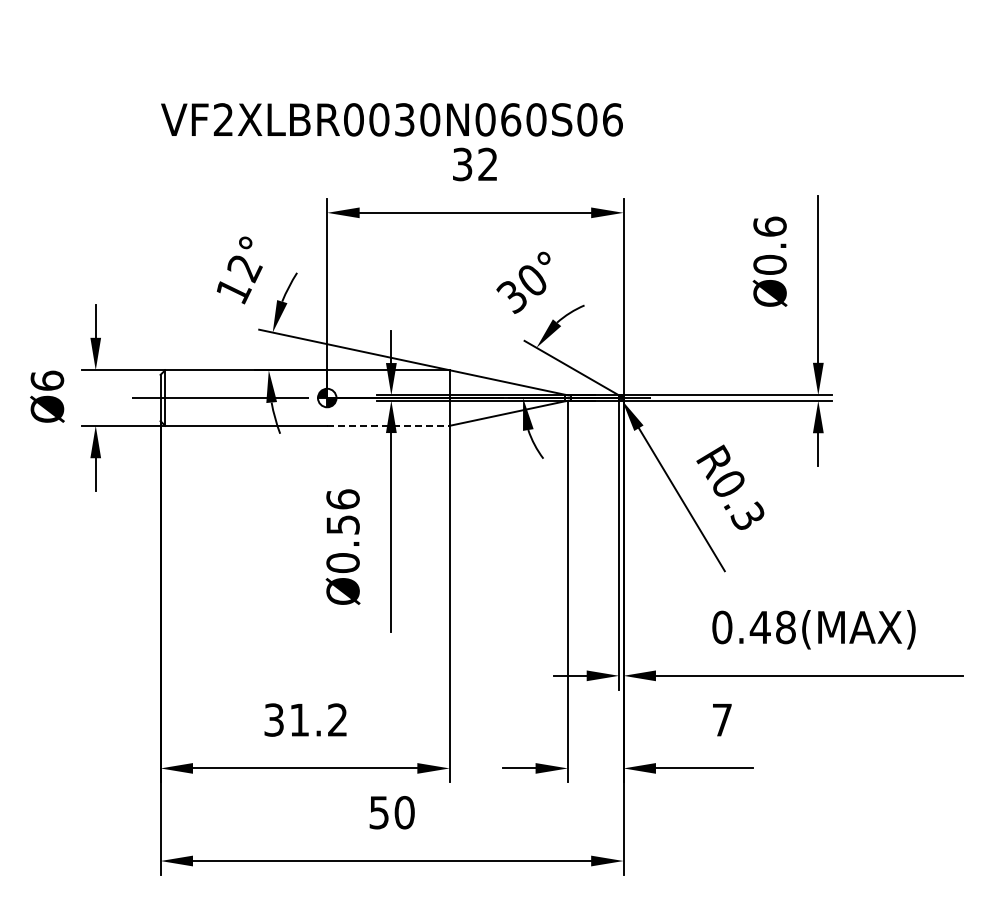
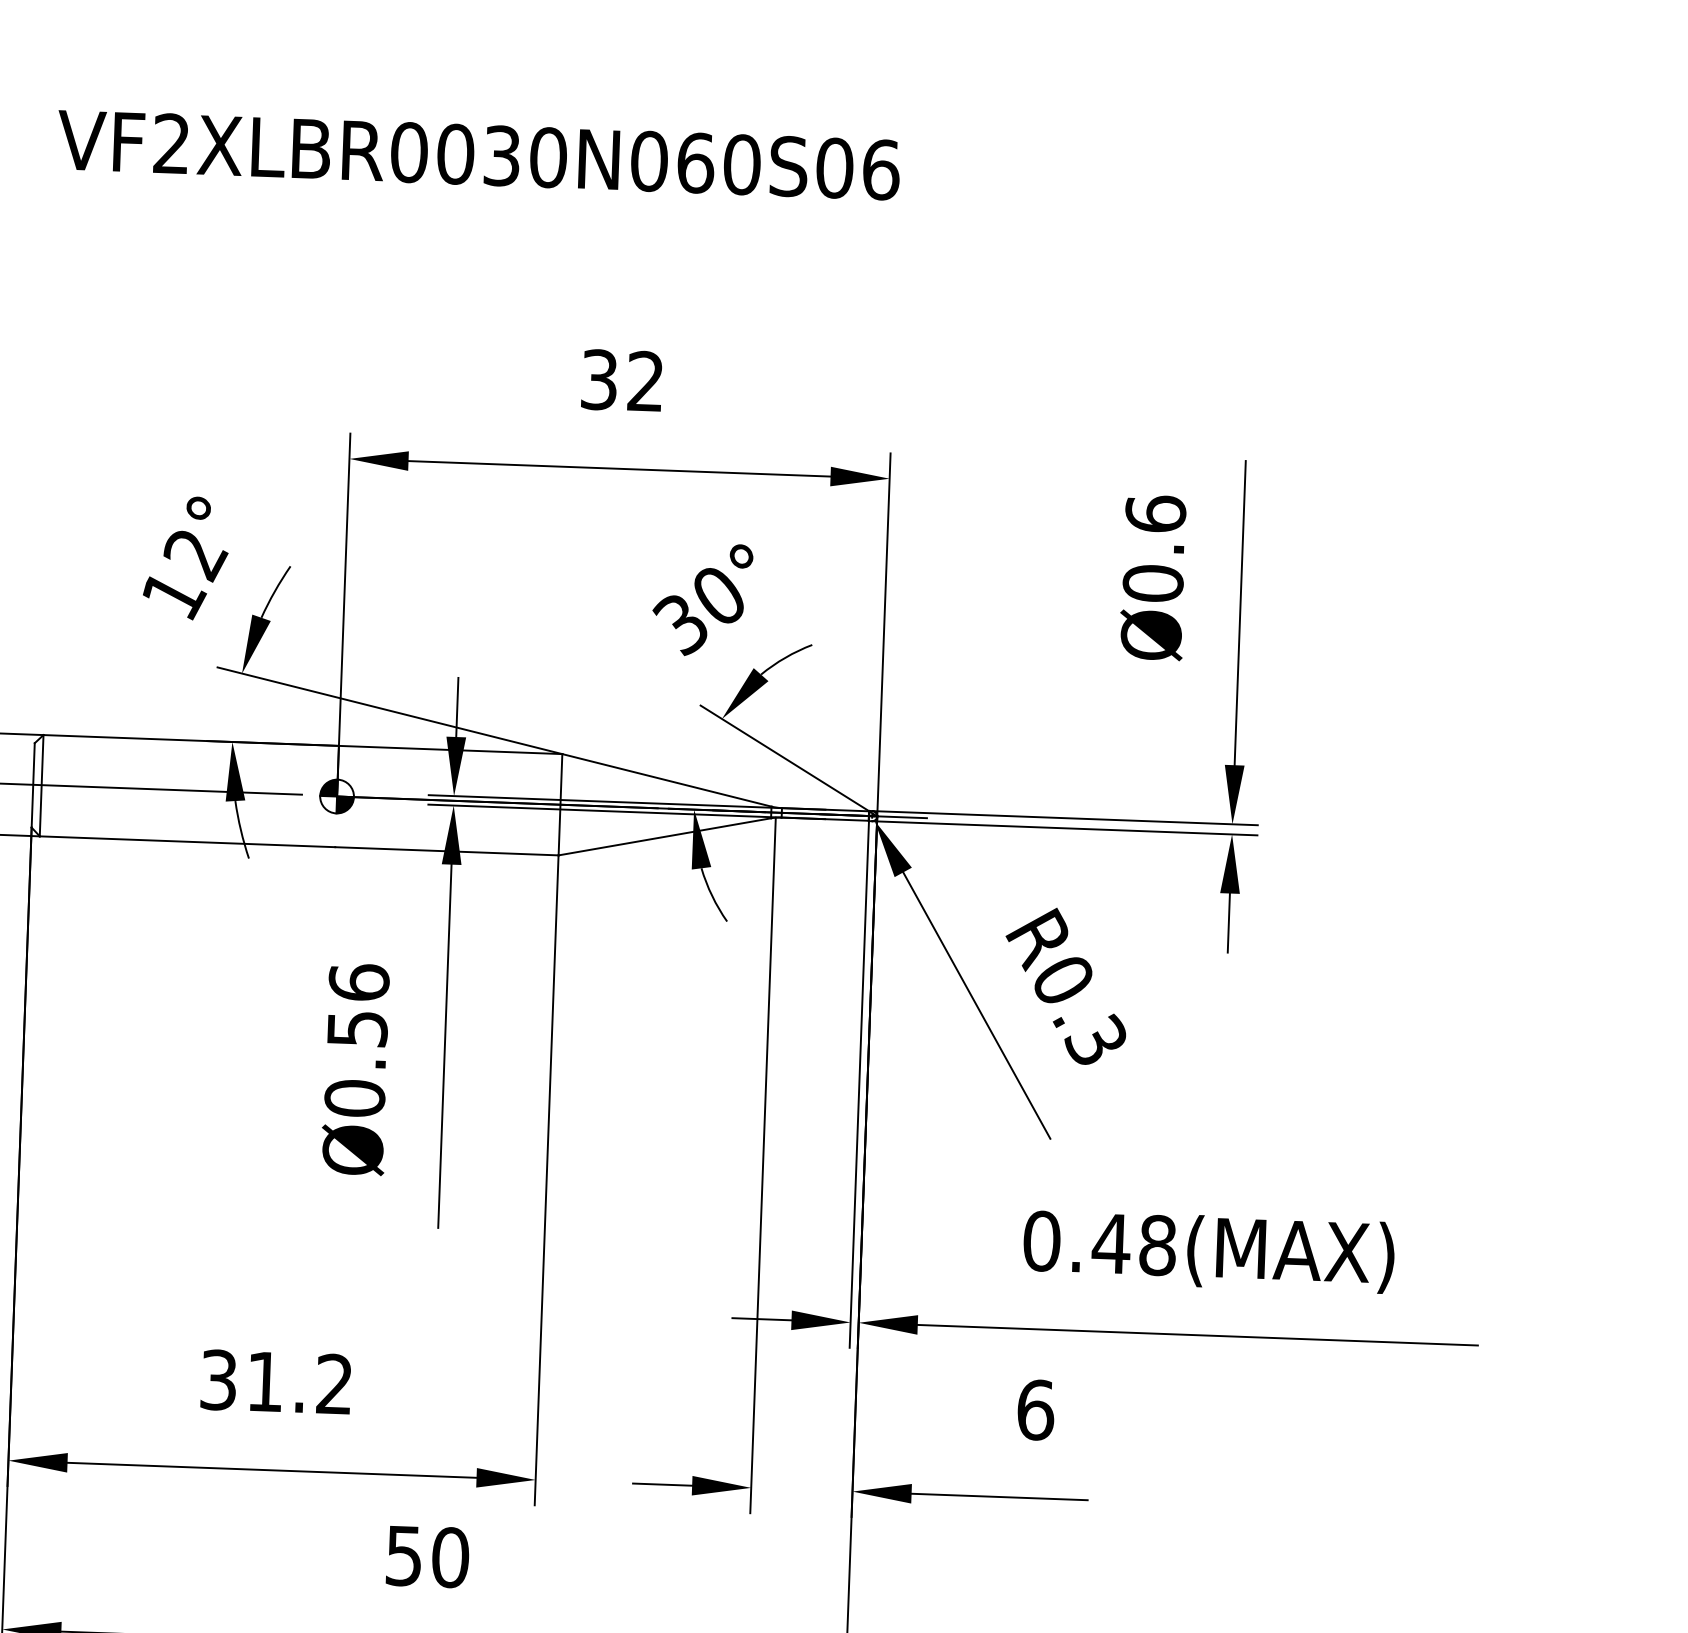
text: (391, 119) -> (477, 154), moved
line: (389, 425) -> (448, 850), dashed -> solid
text: (722, 719) -> (1036, 1409), 7 -> 6

